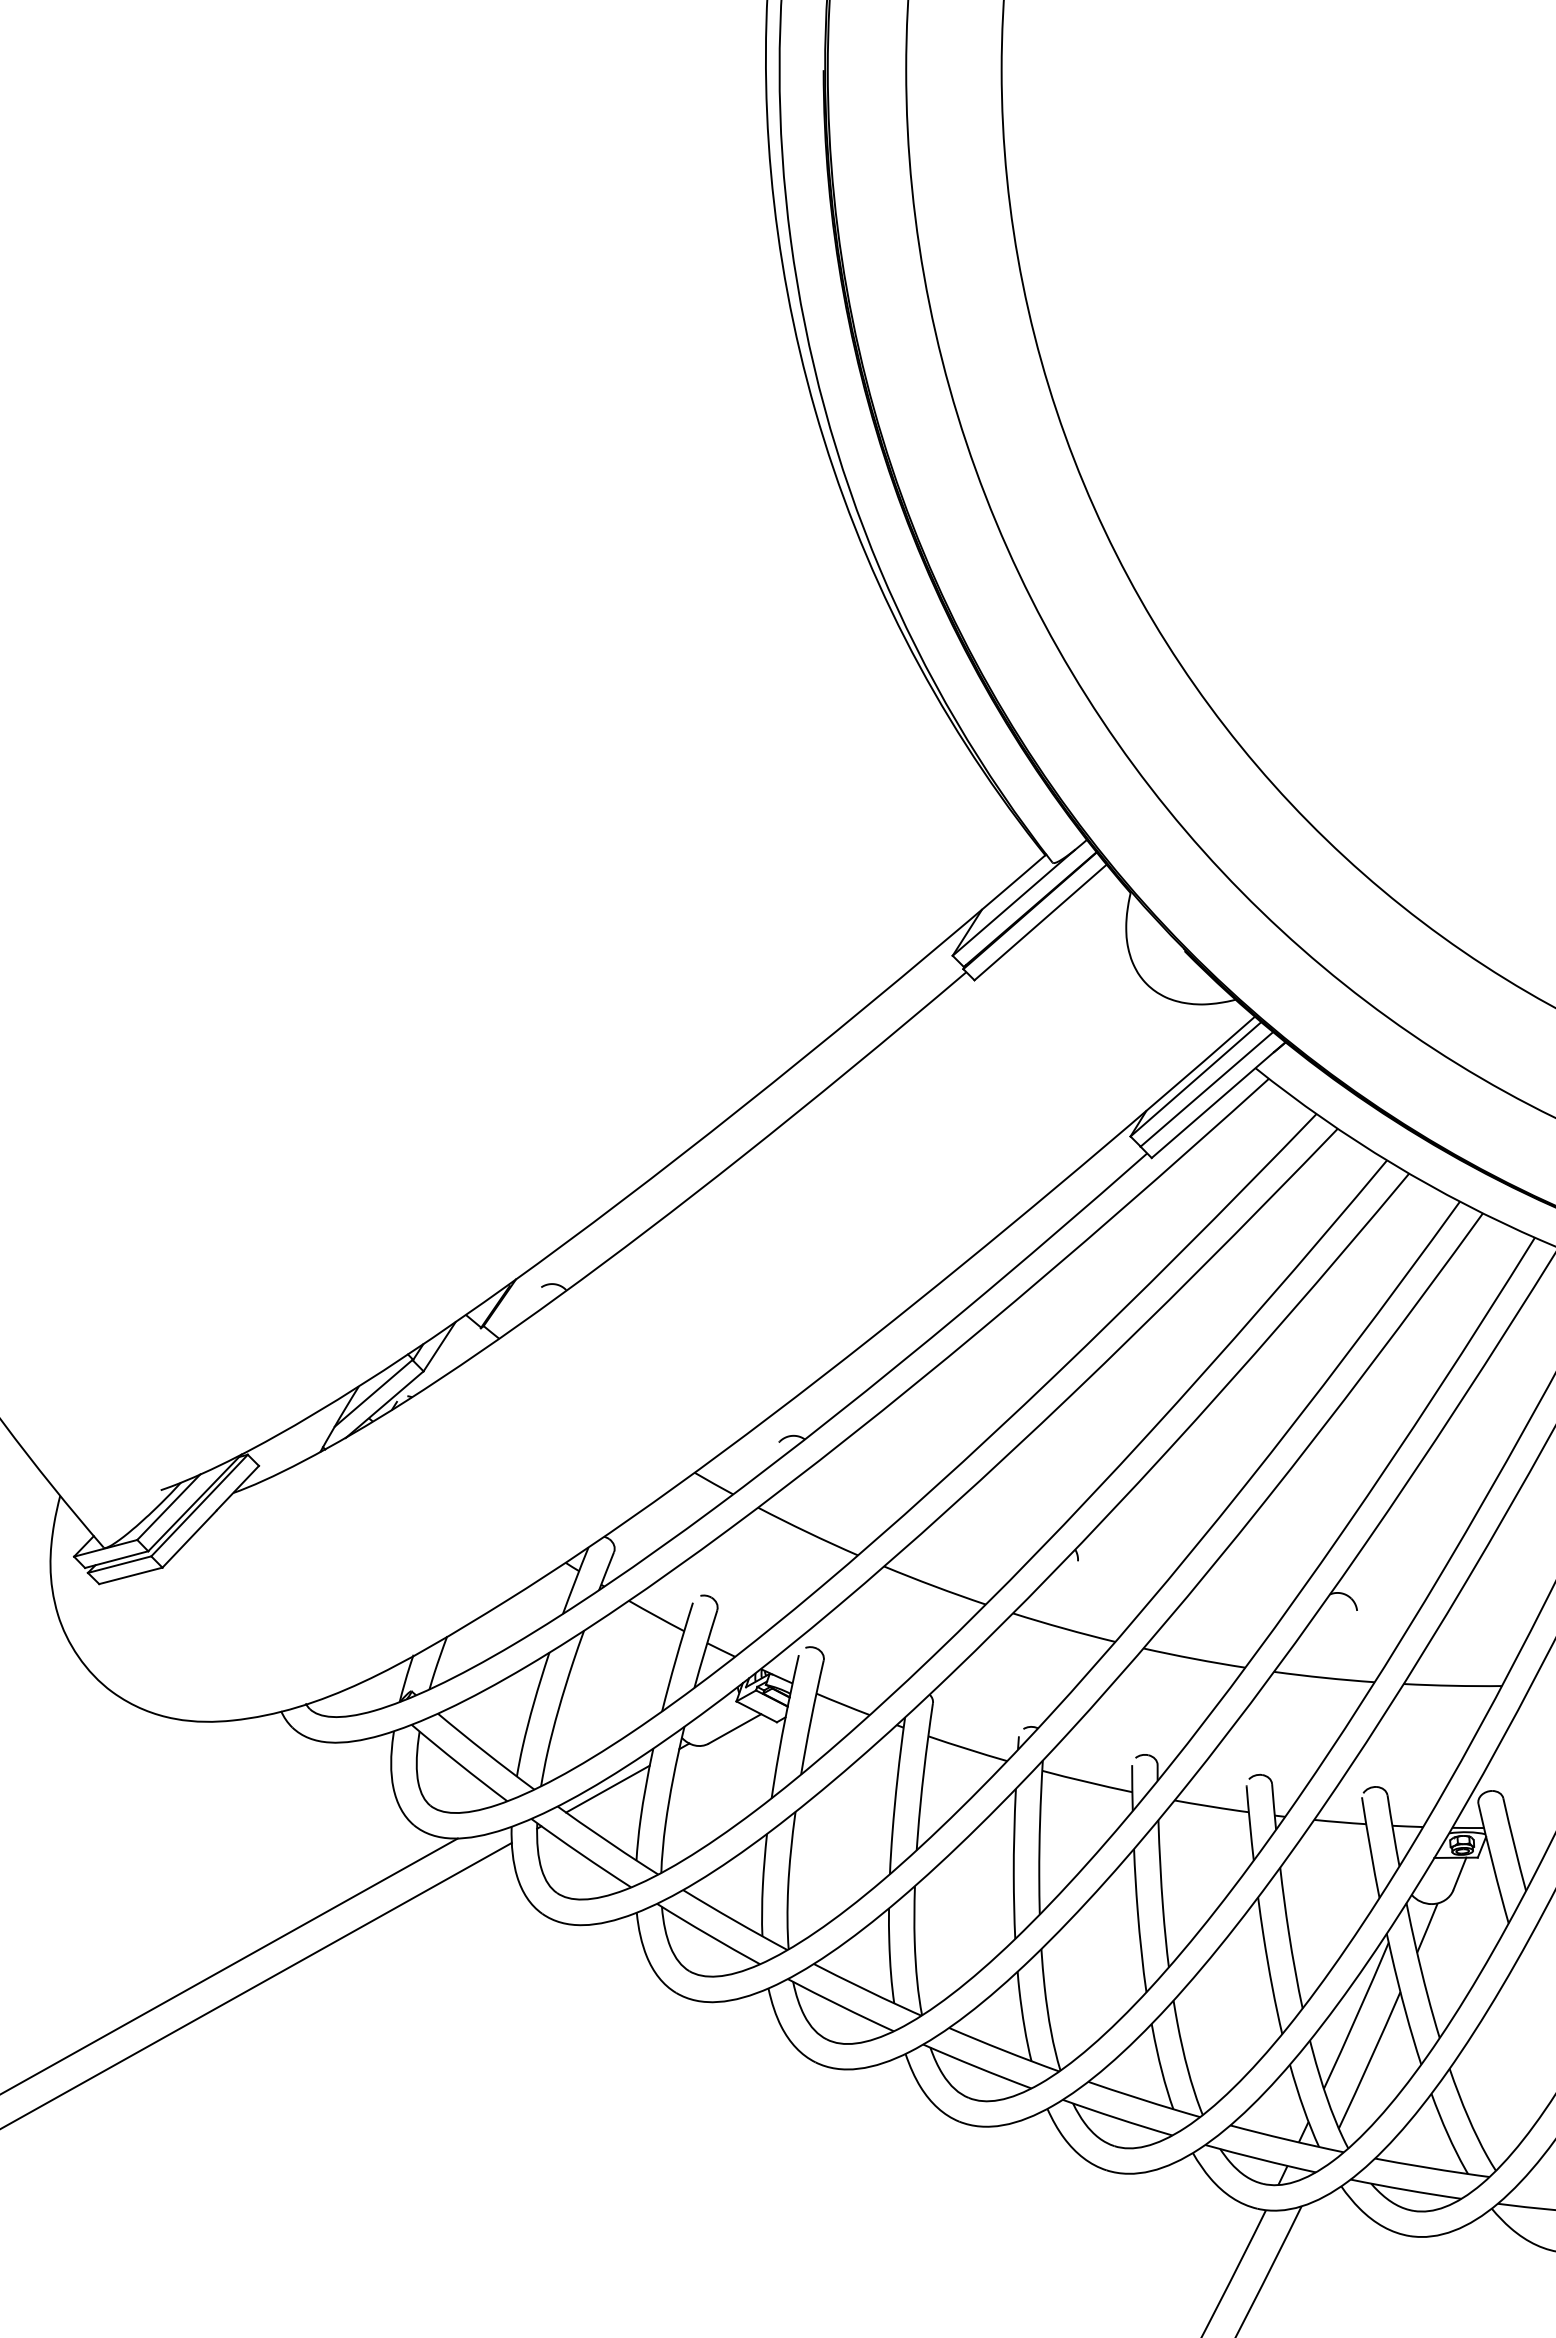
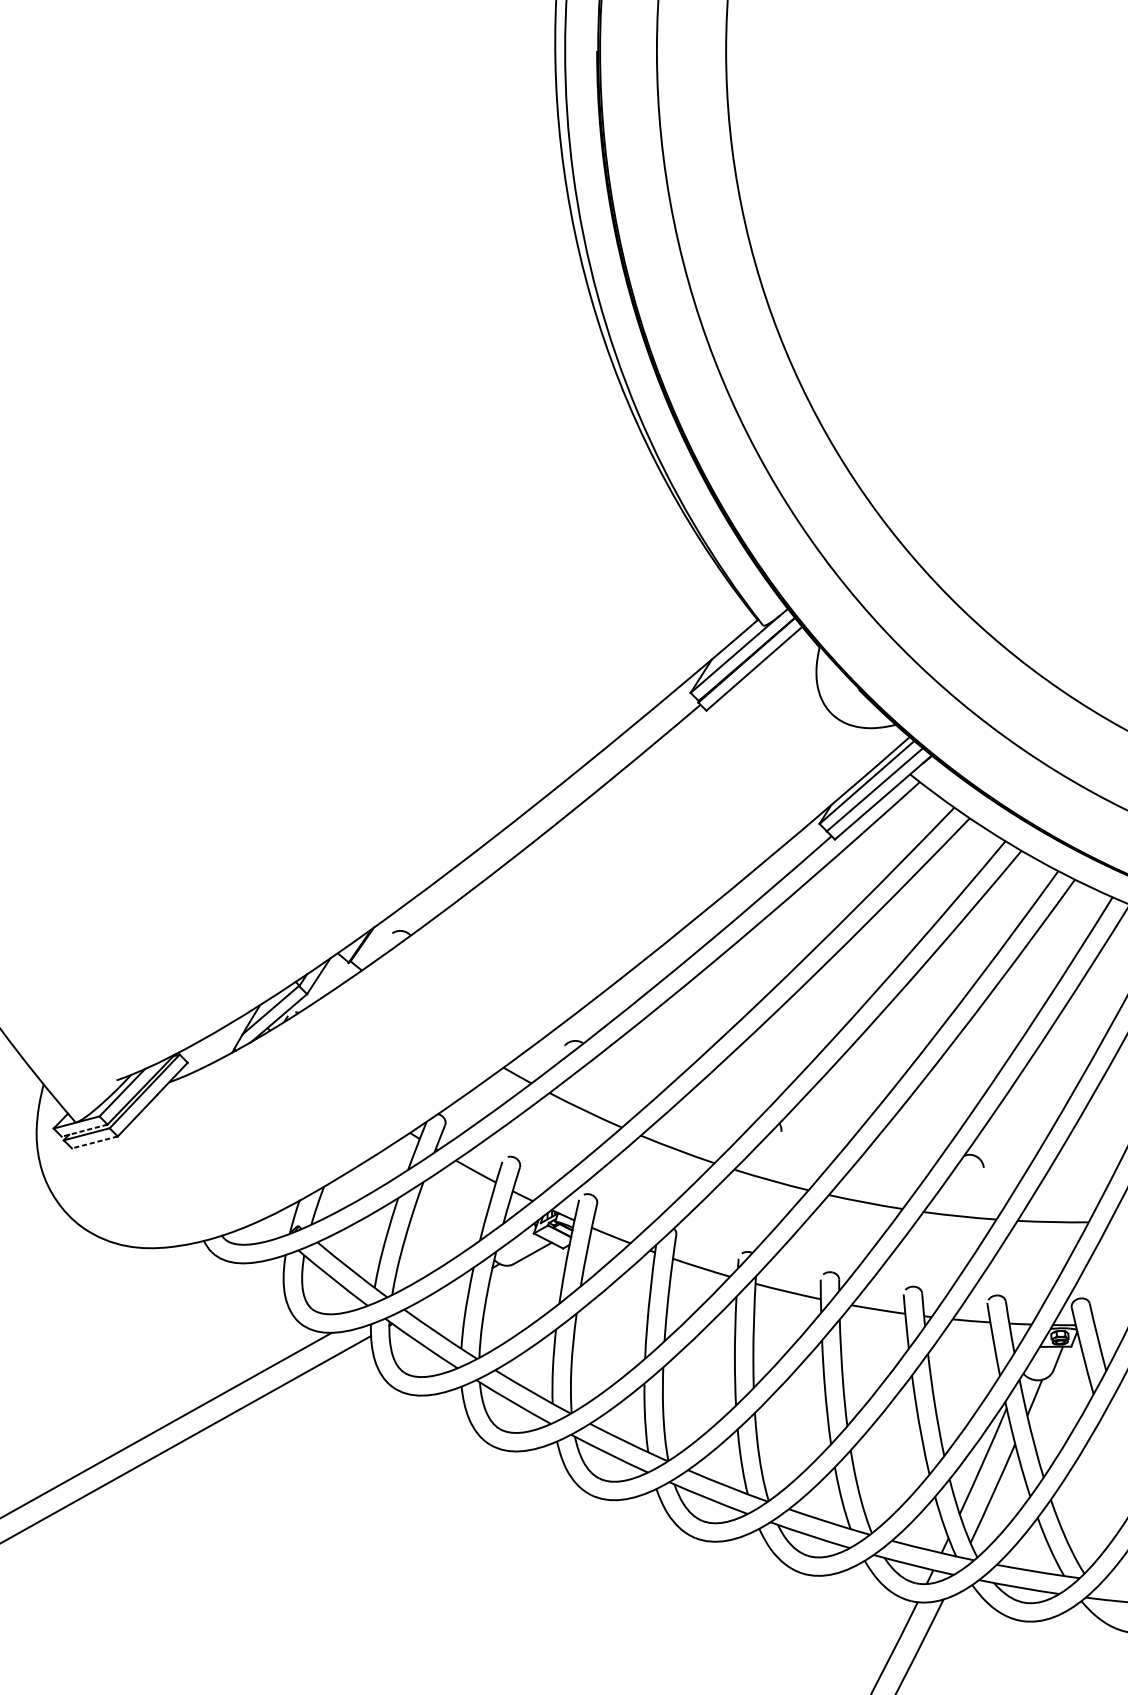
line: (116, 1559) -> (84, 1130), solid -> dashed
line: (130, 1575) -> (94, 1142), solid -> dashed
line: (607, 1788) -> (440, 1296), removed

